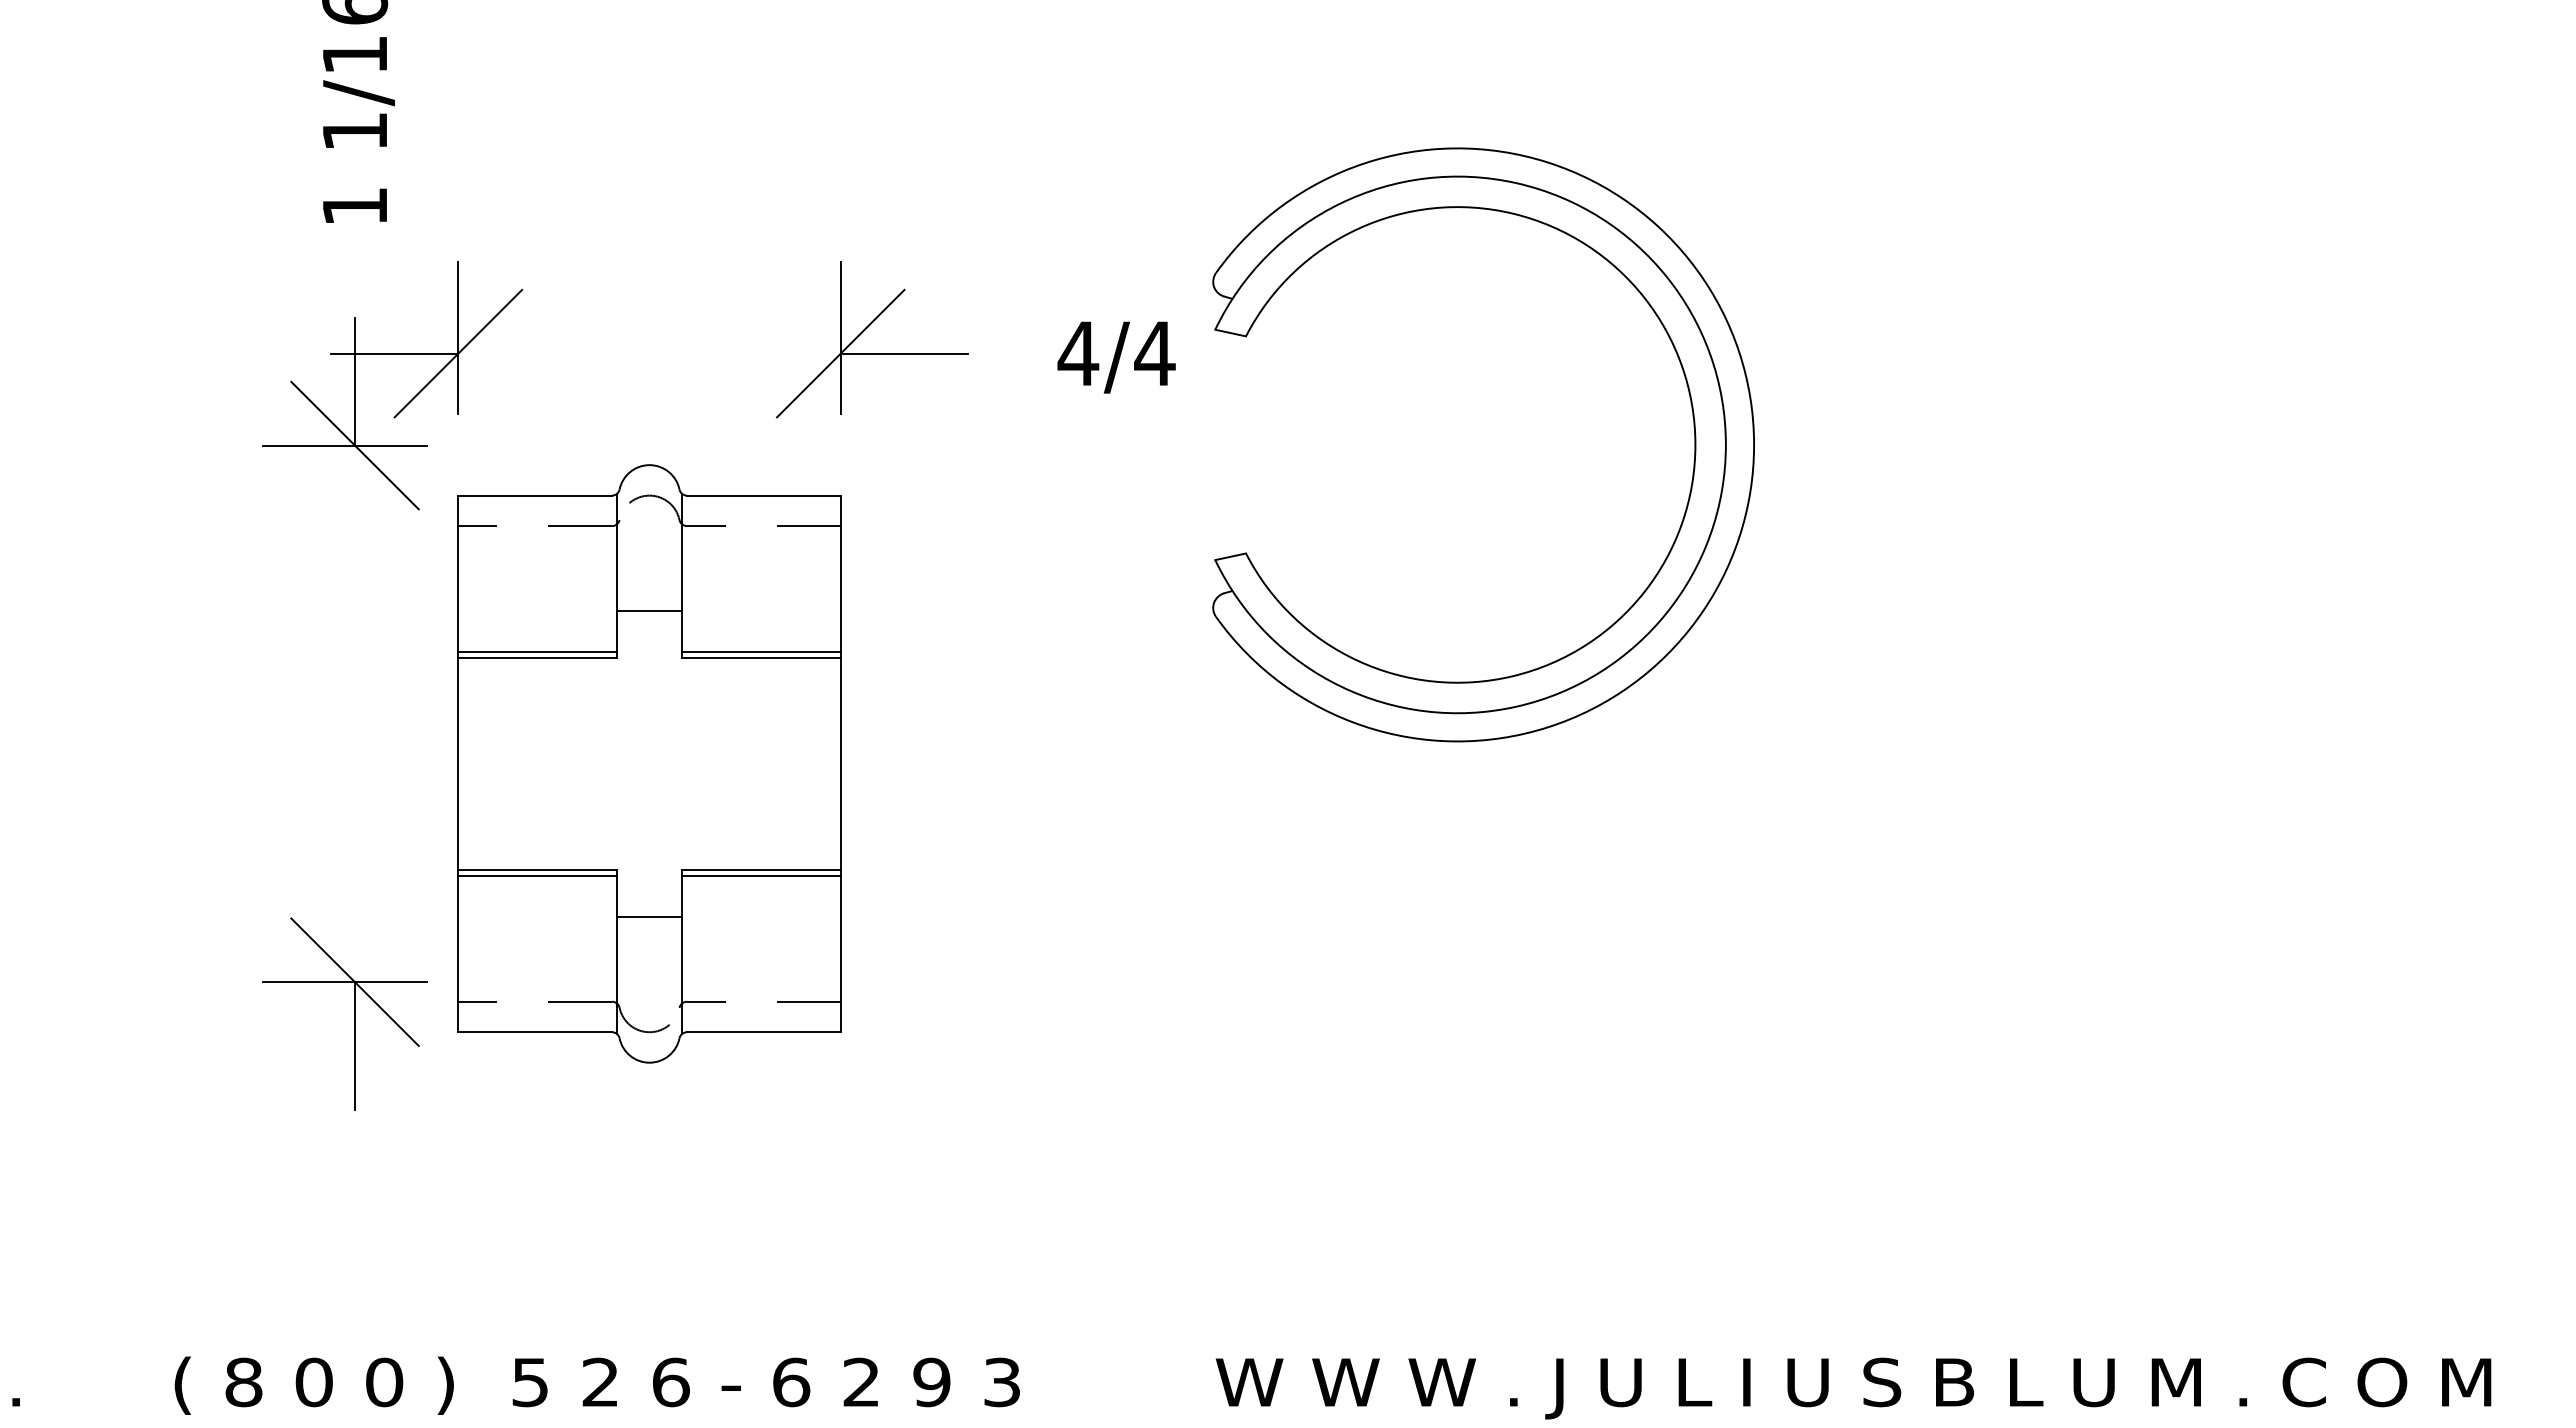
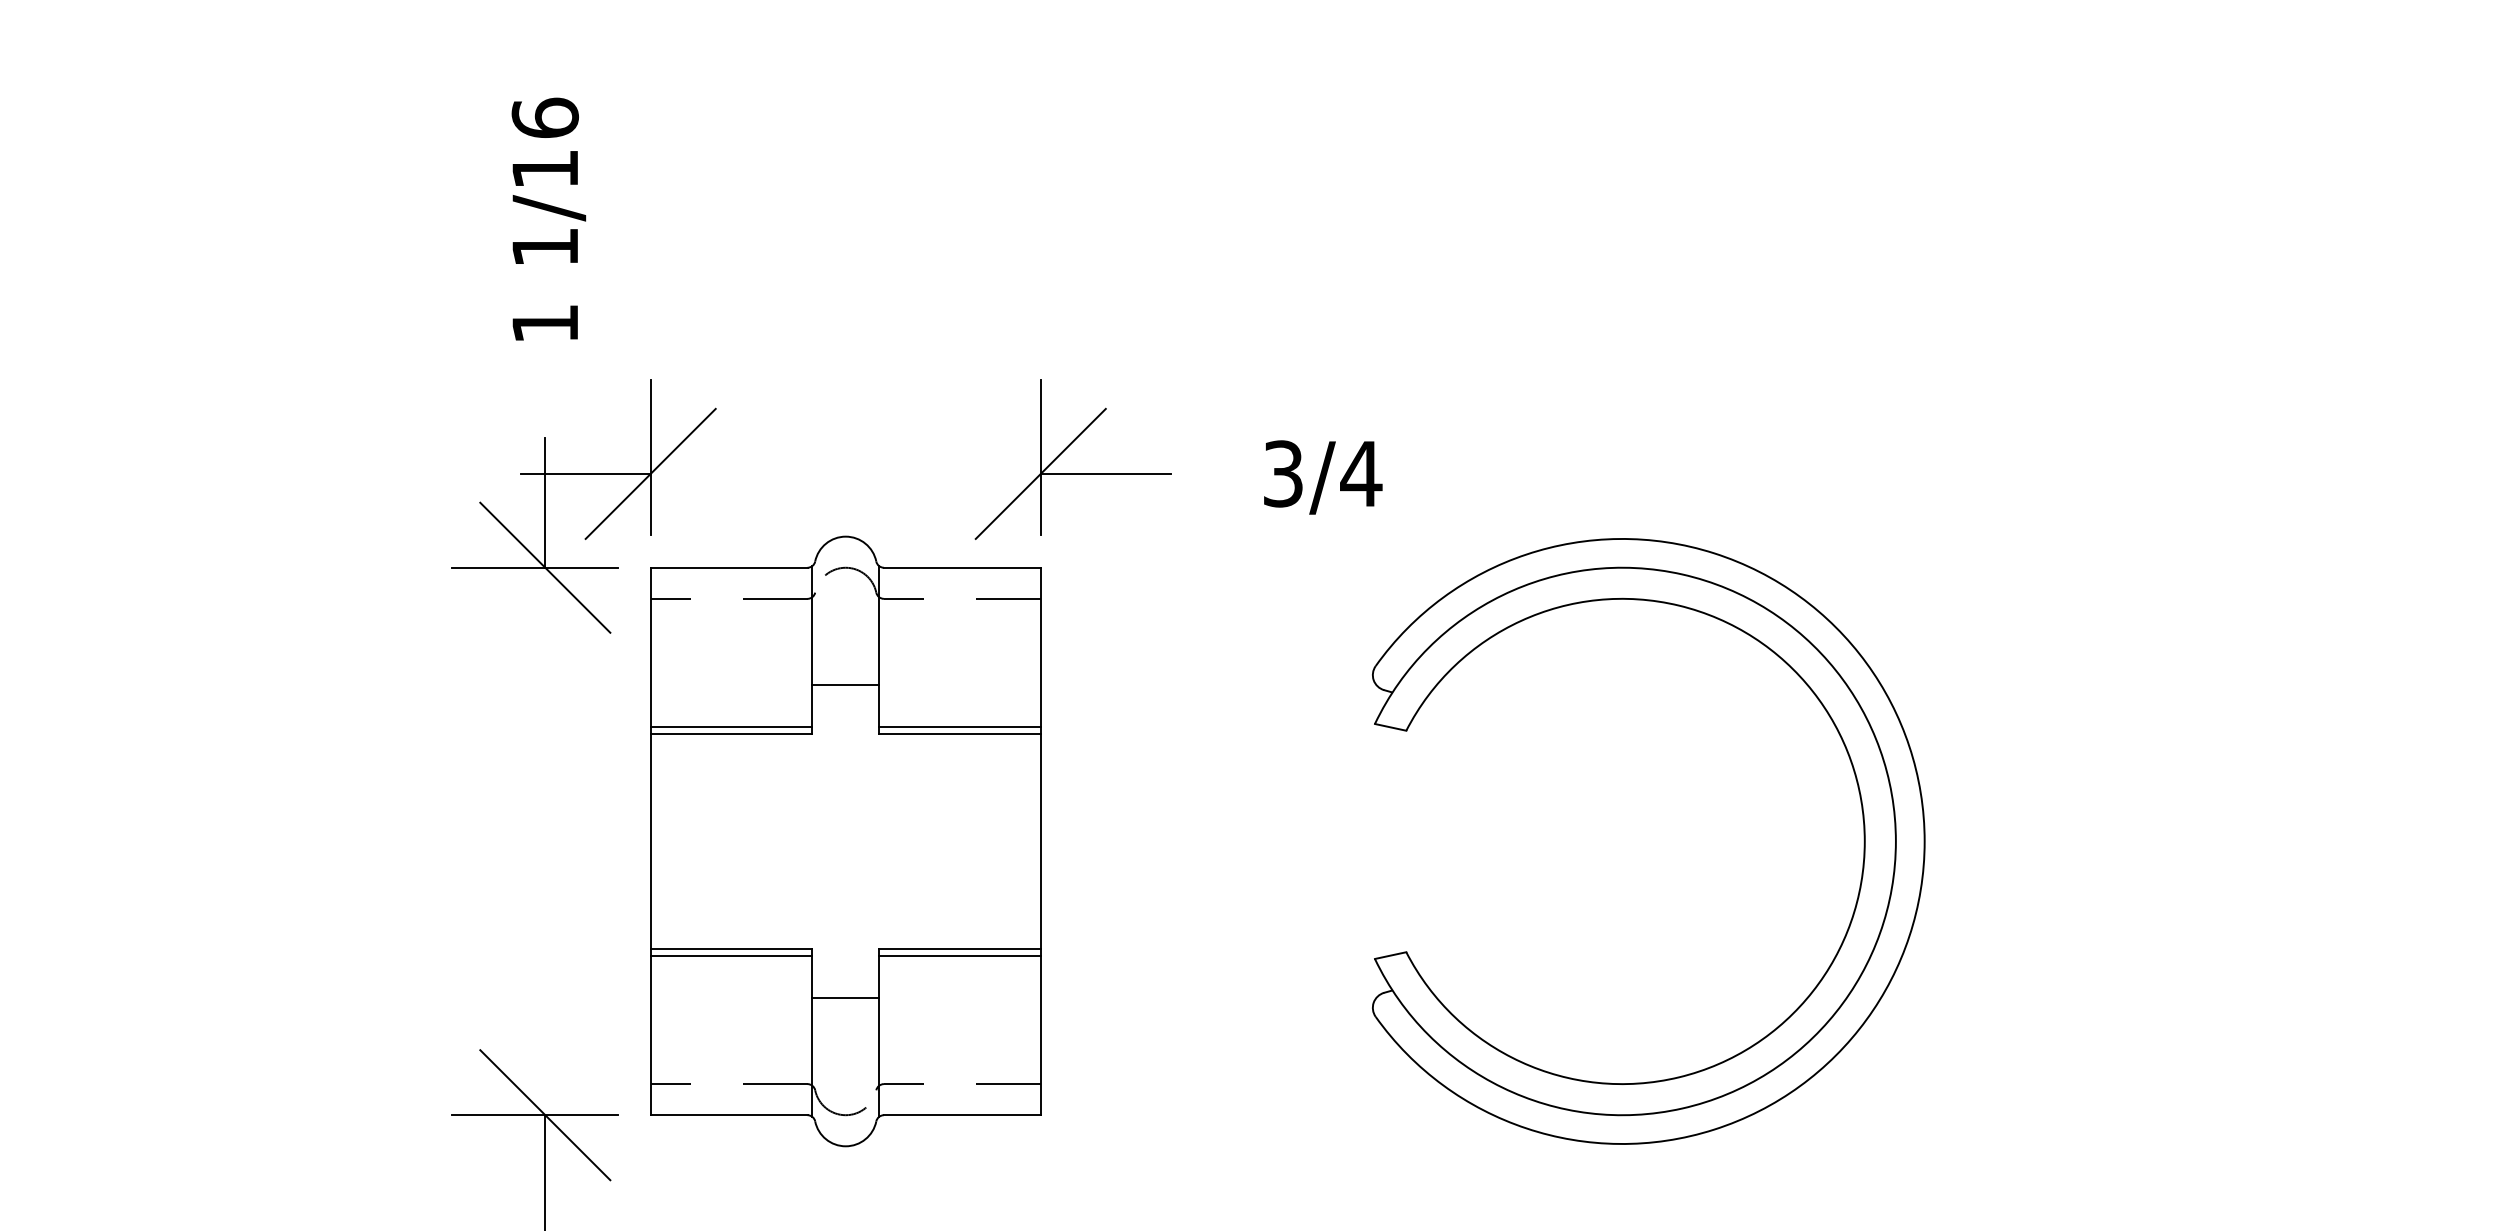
text: (1078, 353) -> (1283, 473), 4/4 -> 3/4
part: (1693, 427) -> (1862, 823), moved
part: (649, 763) -> (845, 841), moved

